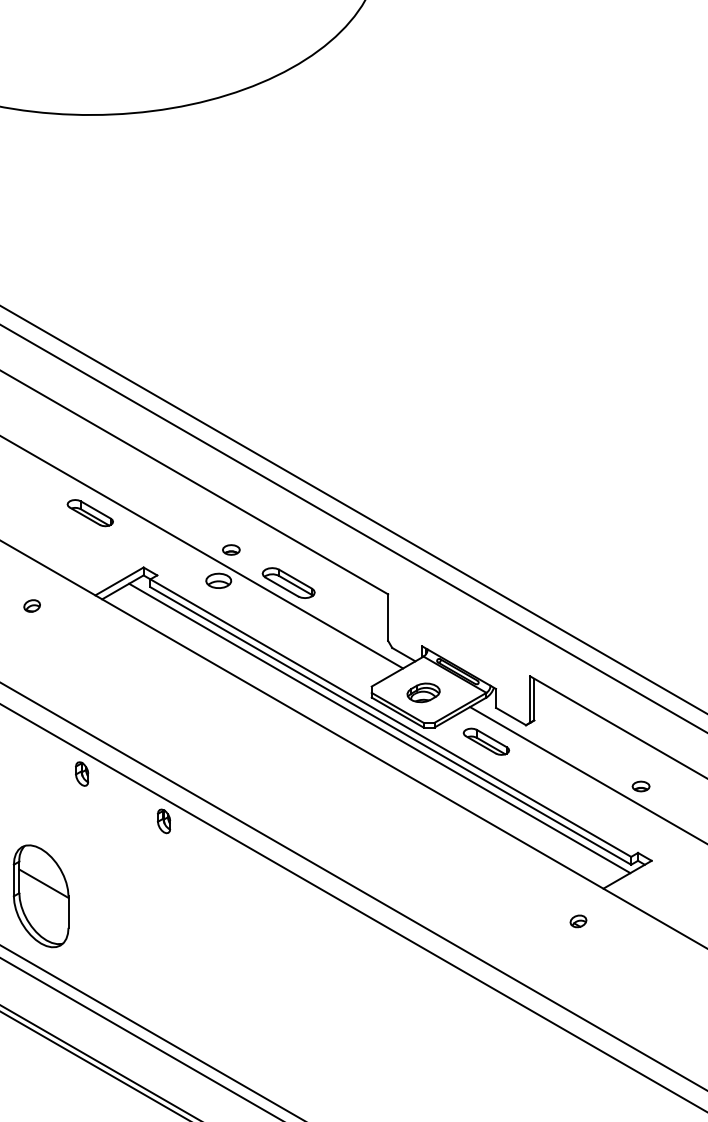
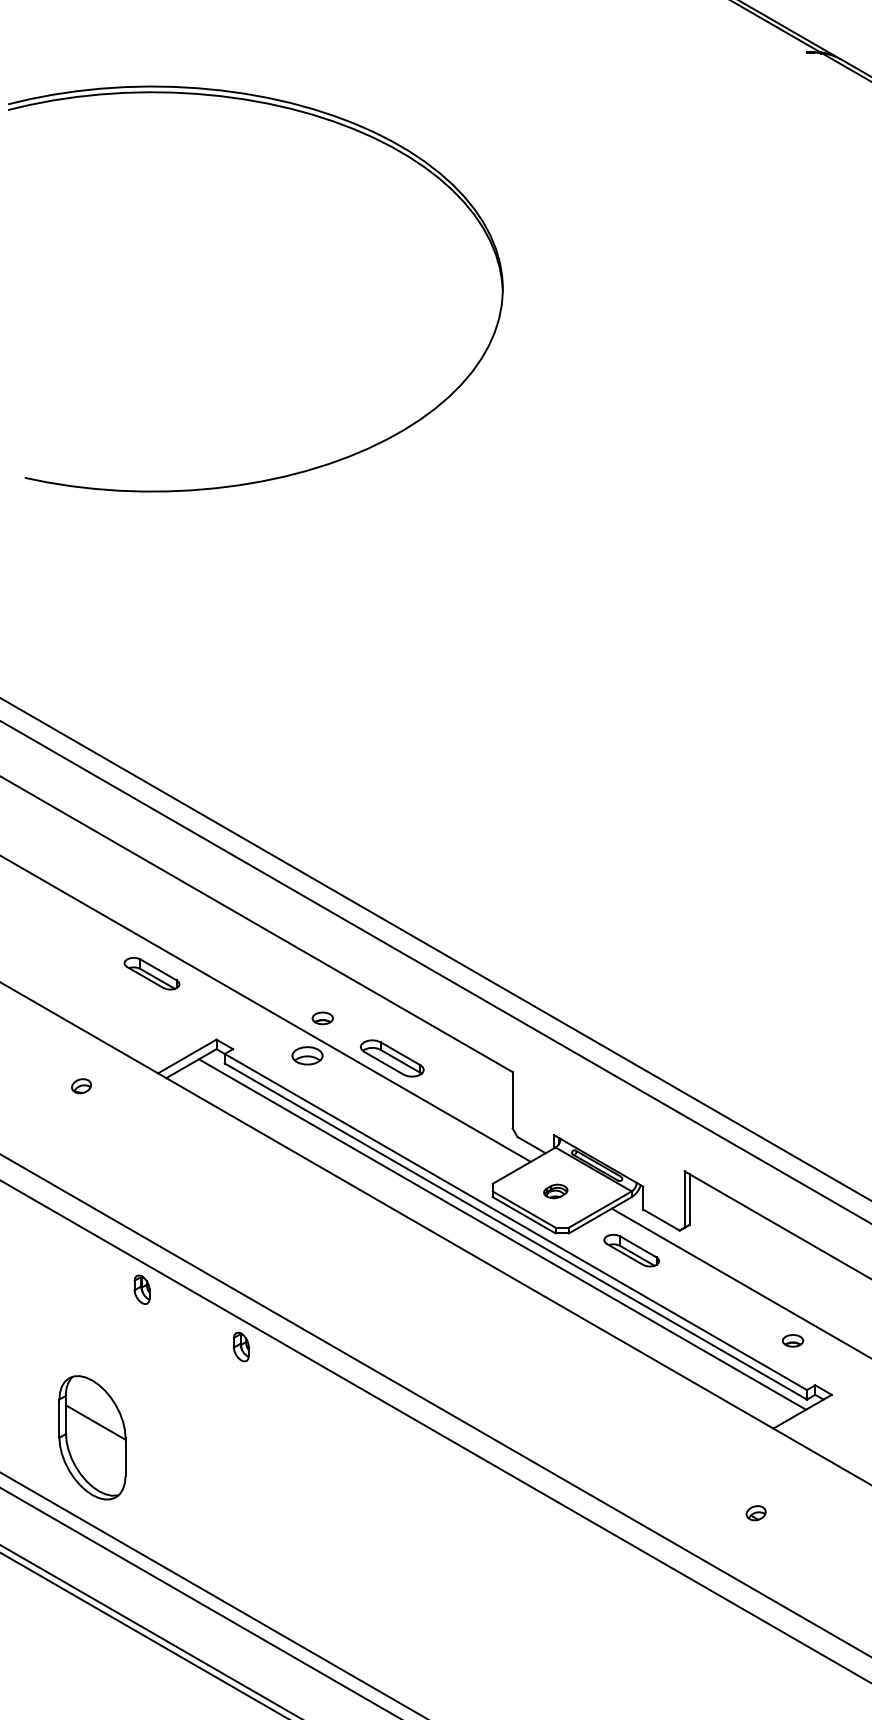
part: (423, 692) -> (555, 1191), size x0.6
part: (640, 786) -> (792, 1340), moved
part: (577, 921) -> (755, 1513), moved

